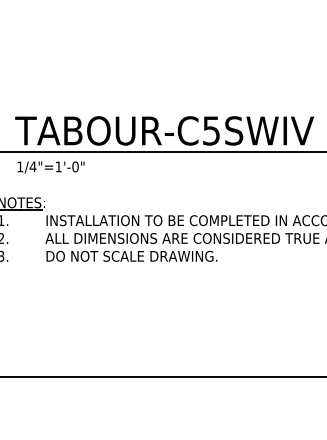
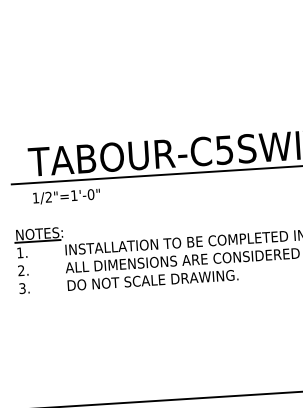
text: (32, 166) -> (48, 196), 1/4"=1'-0" -> 1/2"=1'-0"

